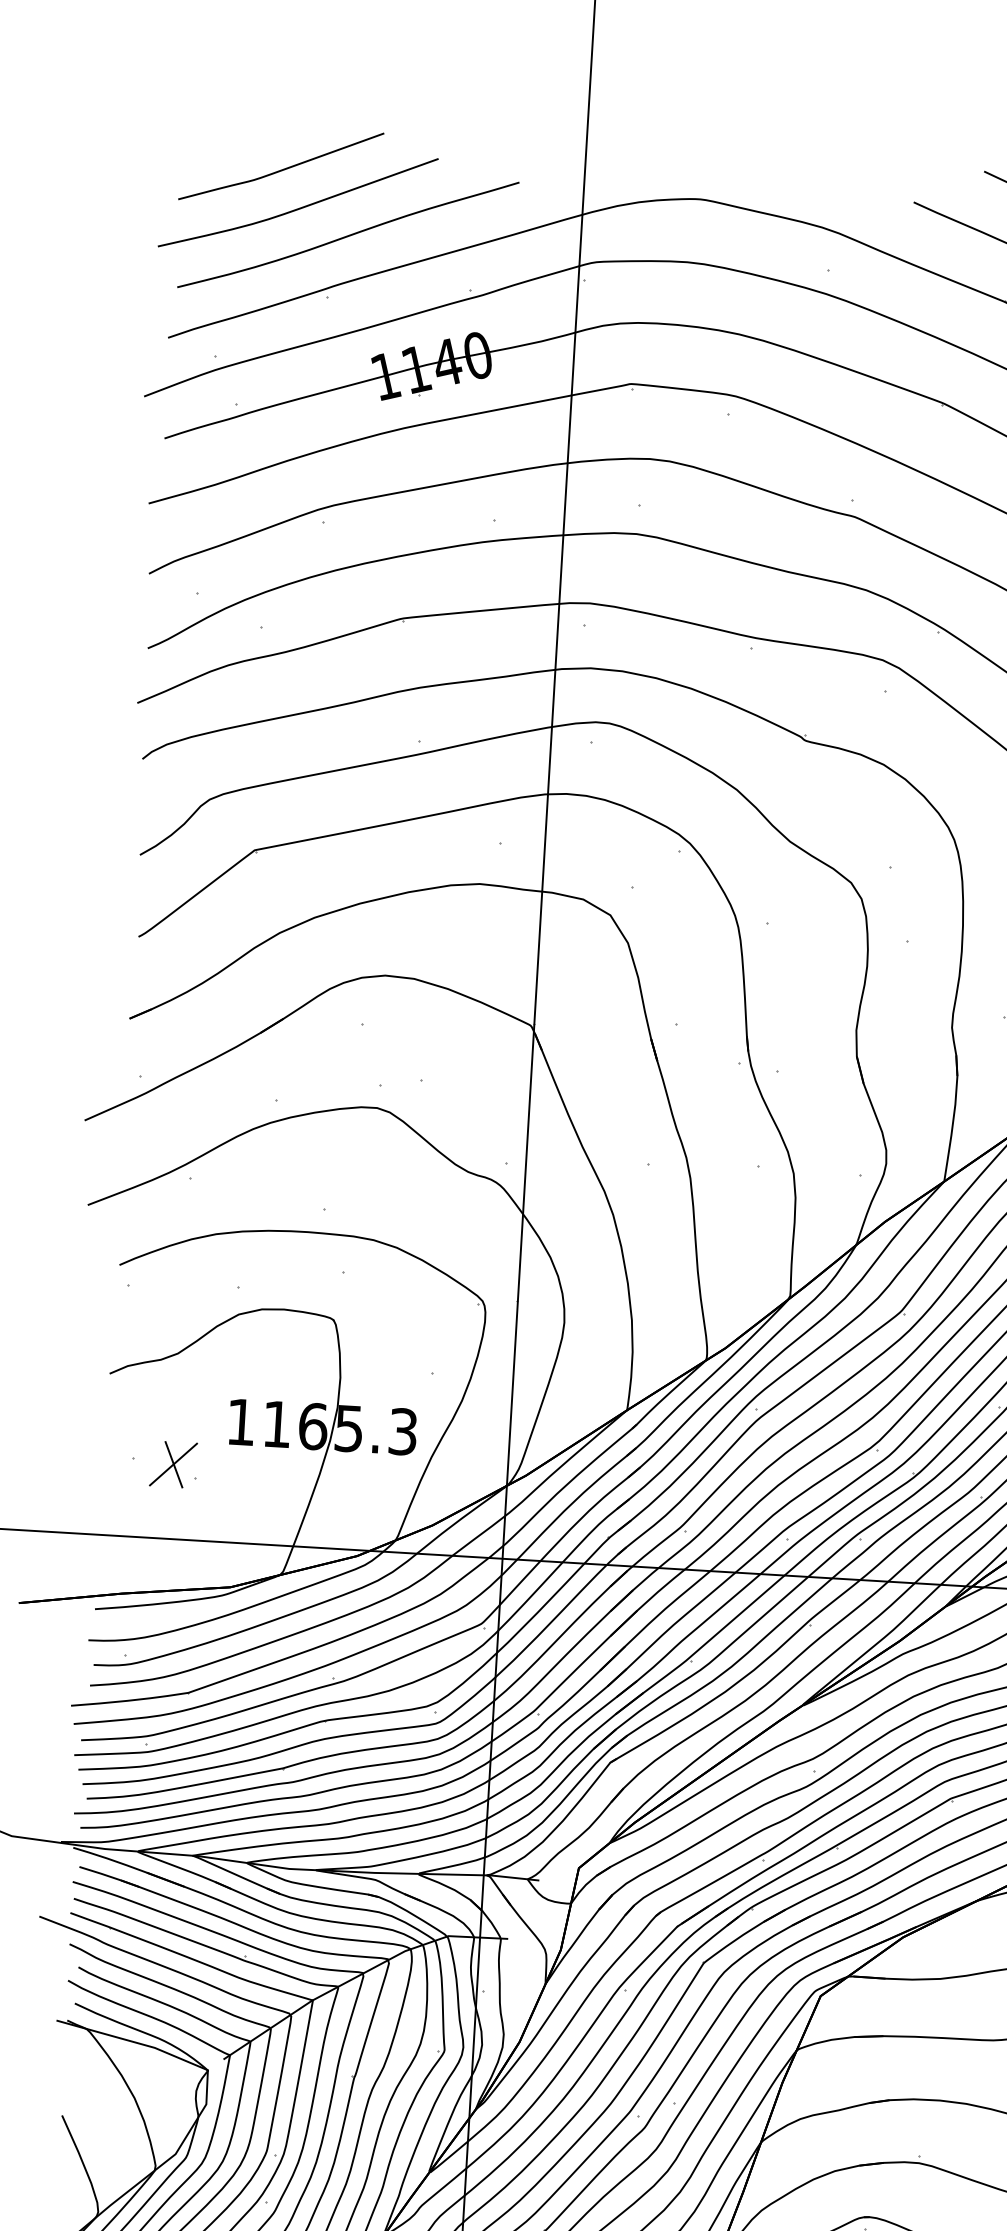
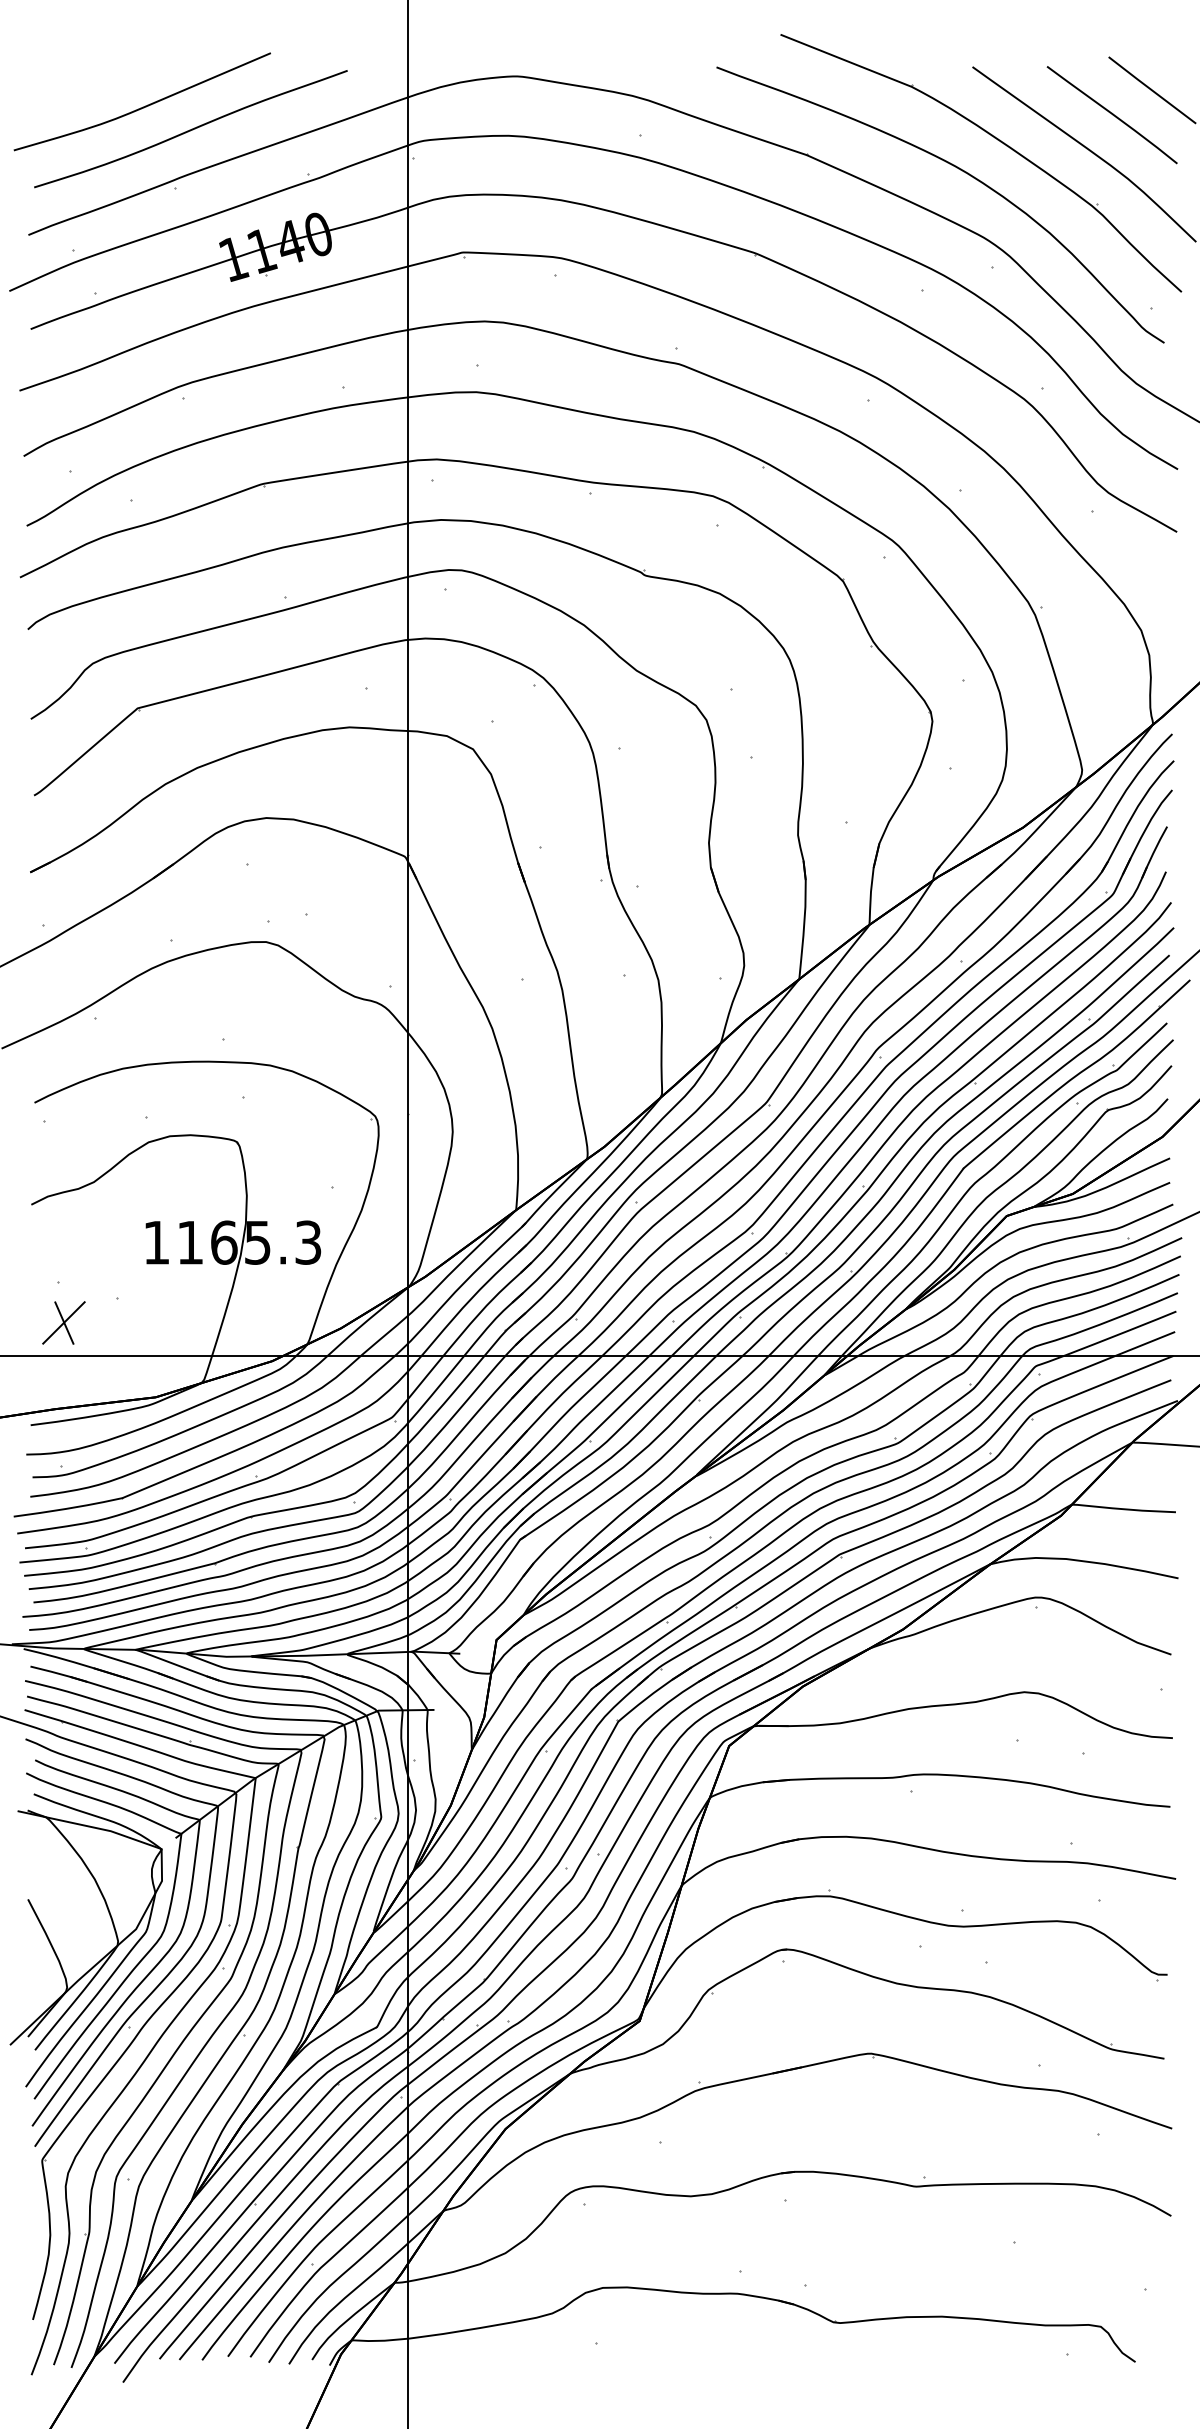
curve: (281, 169) -> (124, 71), removed
part: (173, 1464) -> (63, 1322), moved

